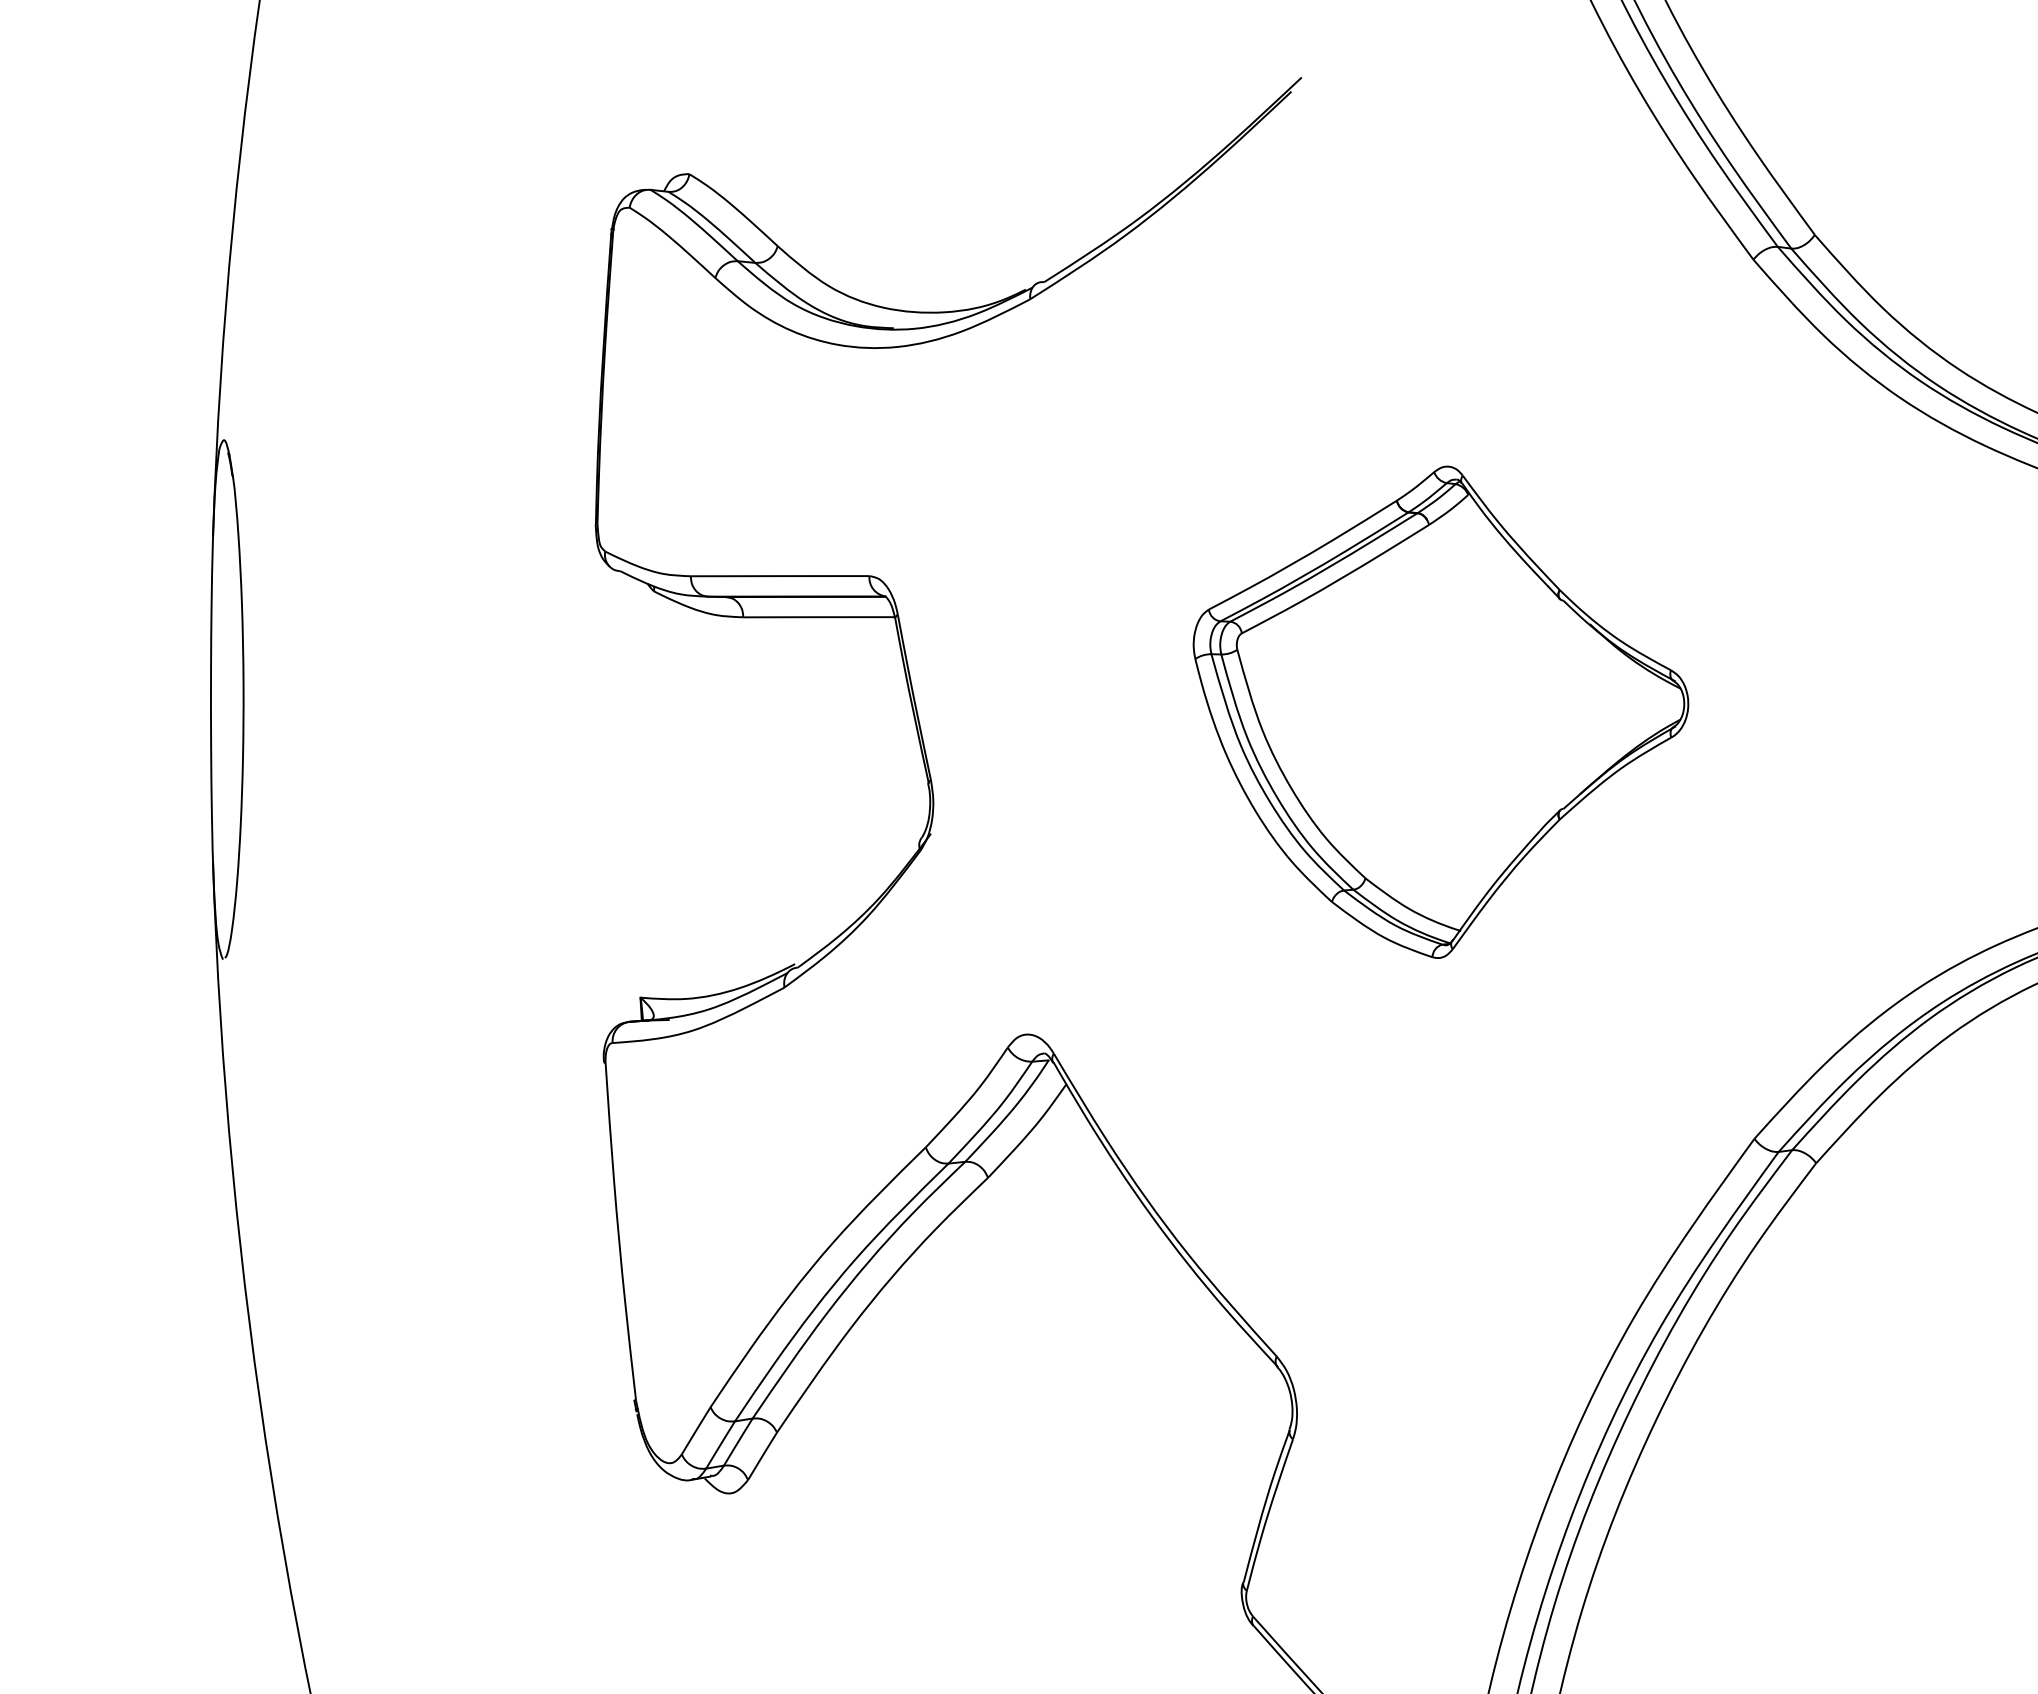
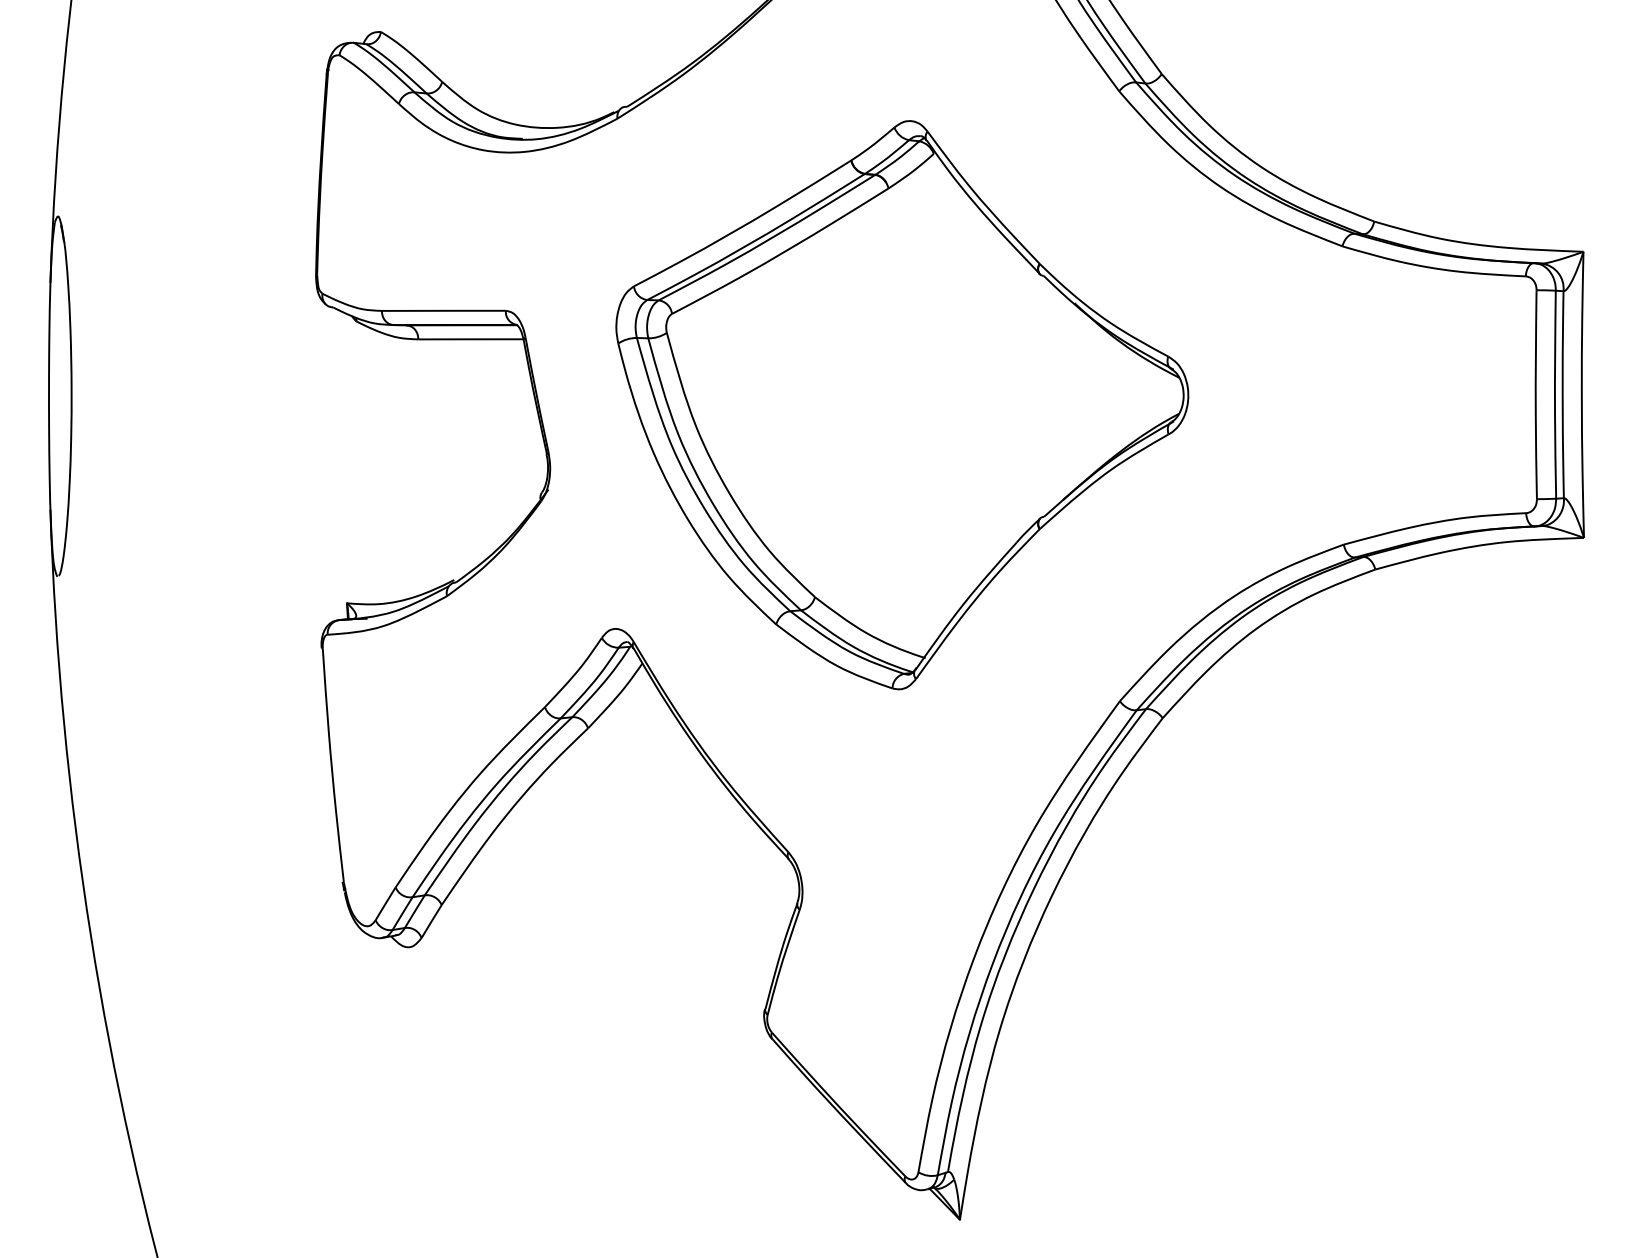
part: (1441, 712) -> (902, 405), size x1.67

